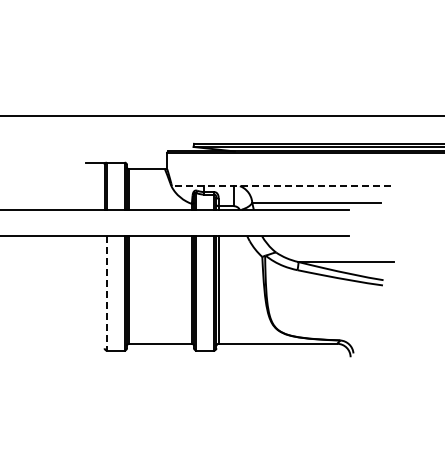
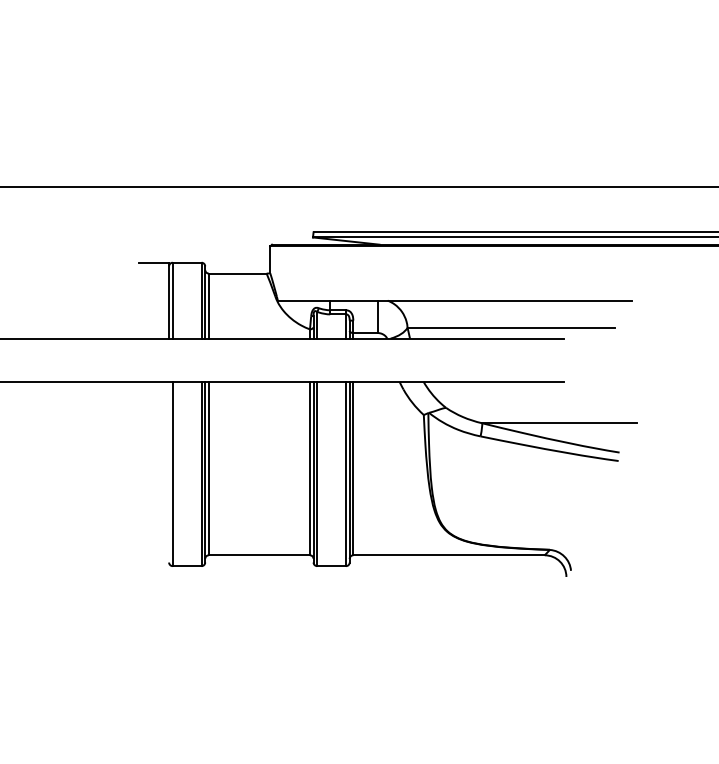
line: (281, 186) -> (454, 301), dashed -> solid
line: (106, 293) -> (172, 474), dashed -> solid

